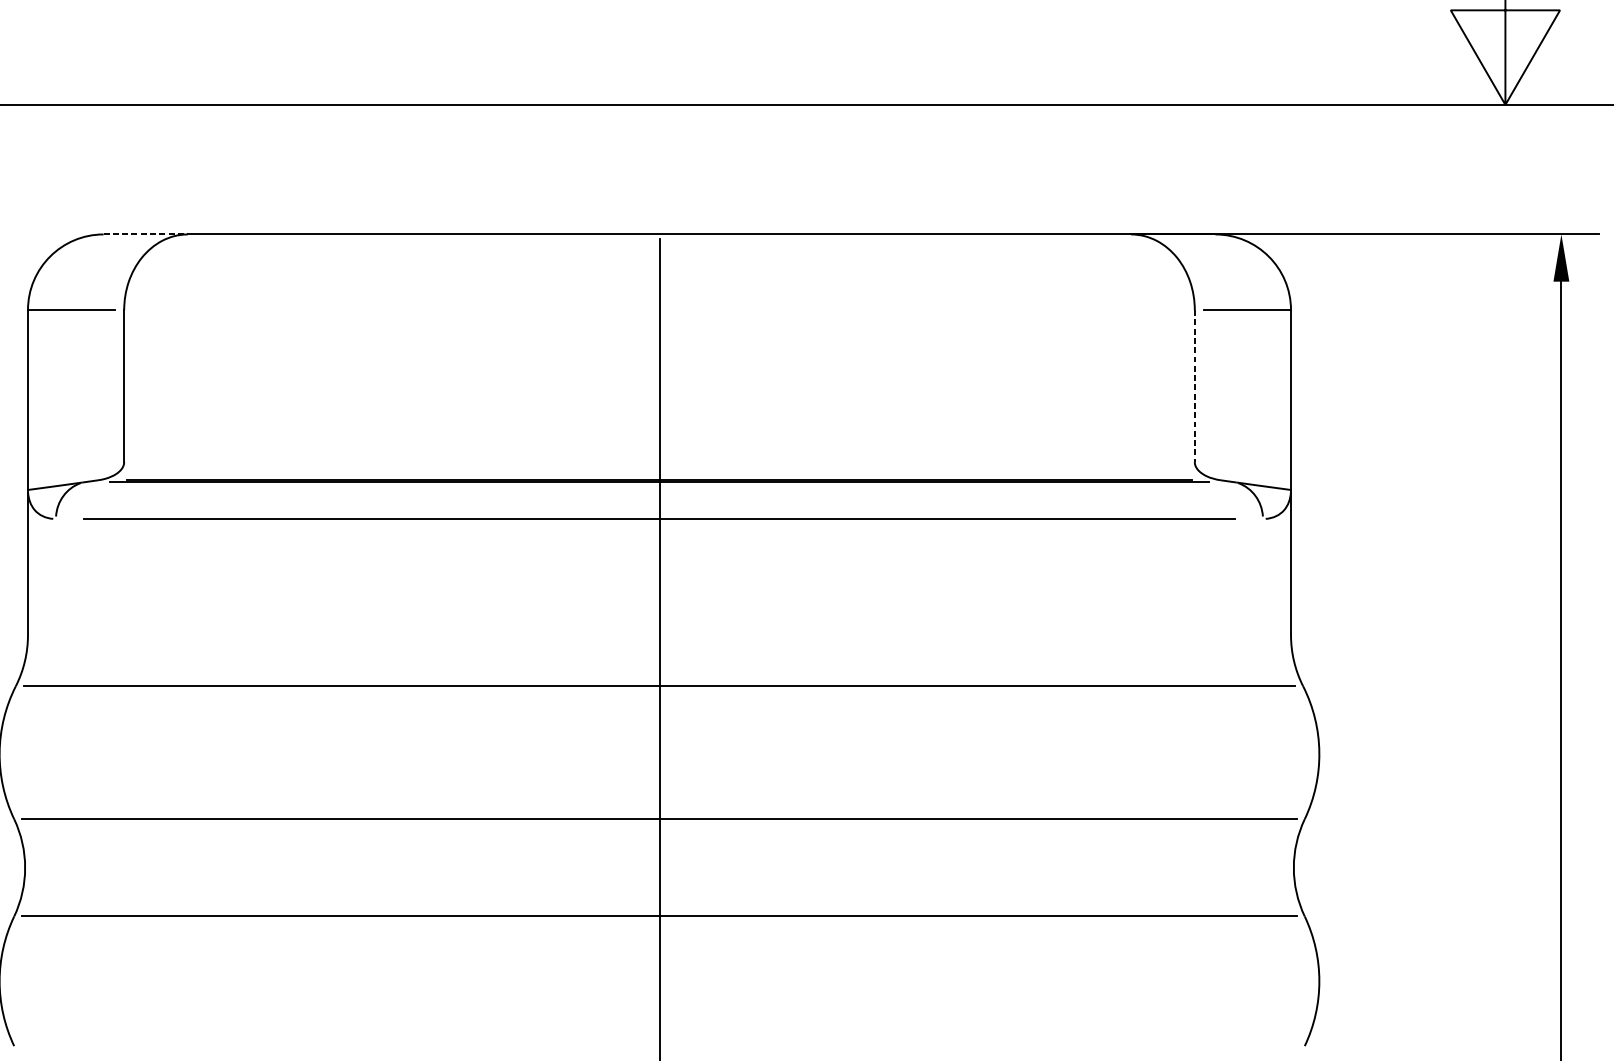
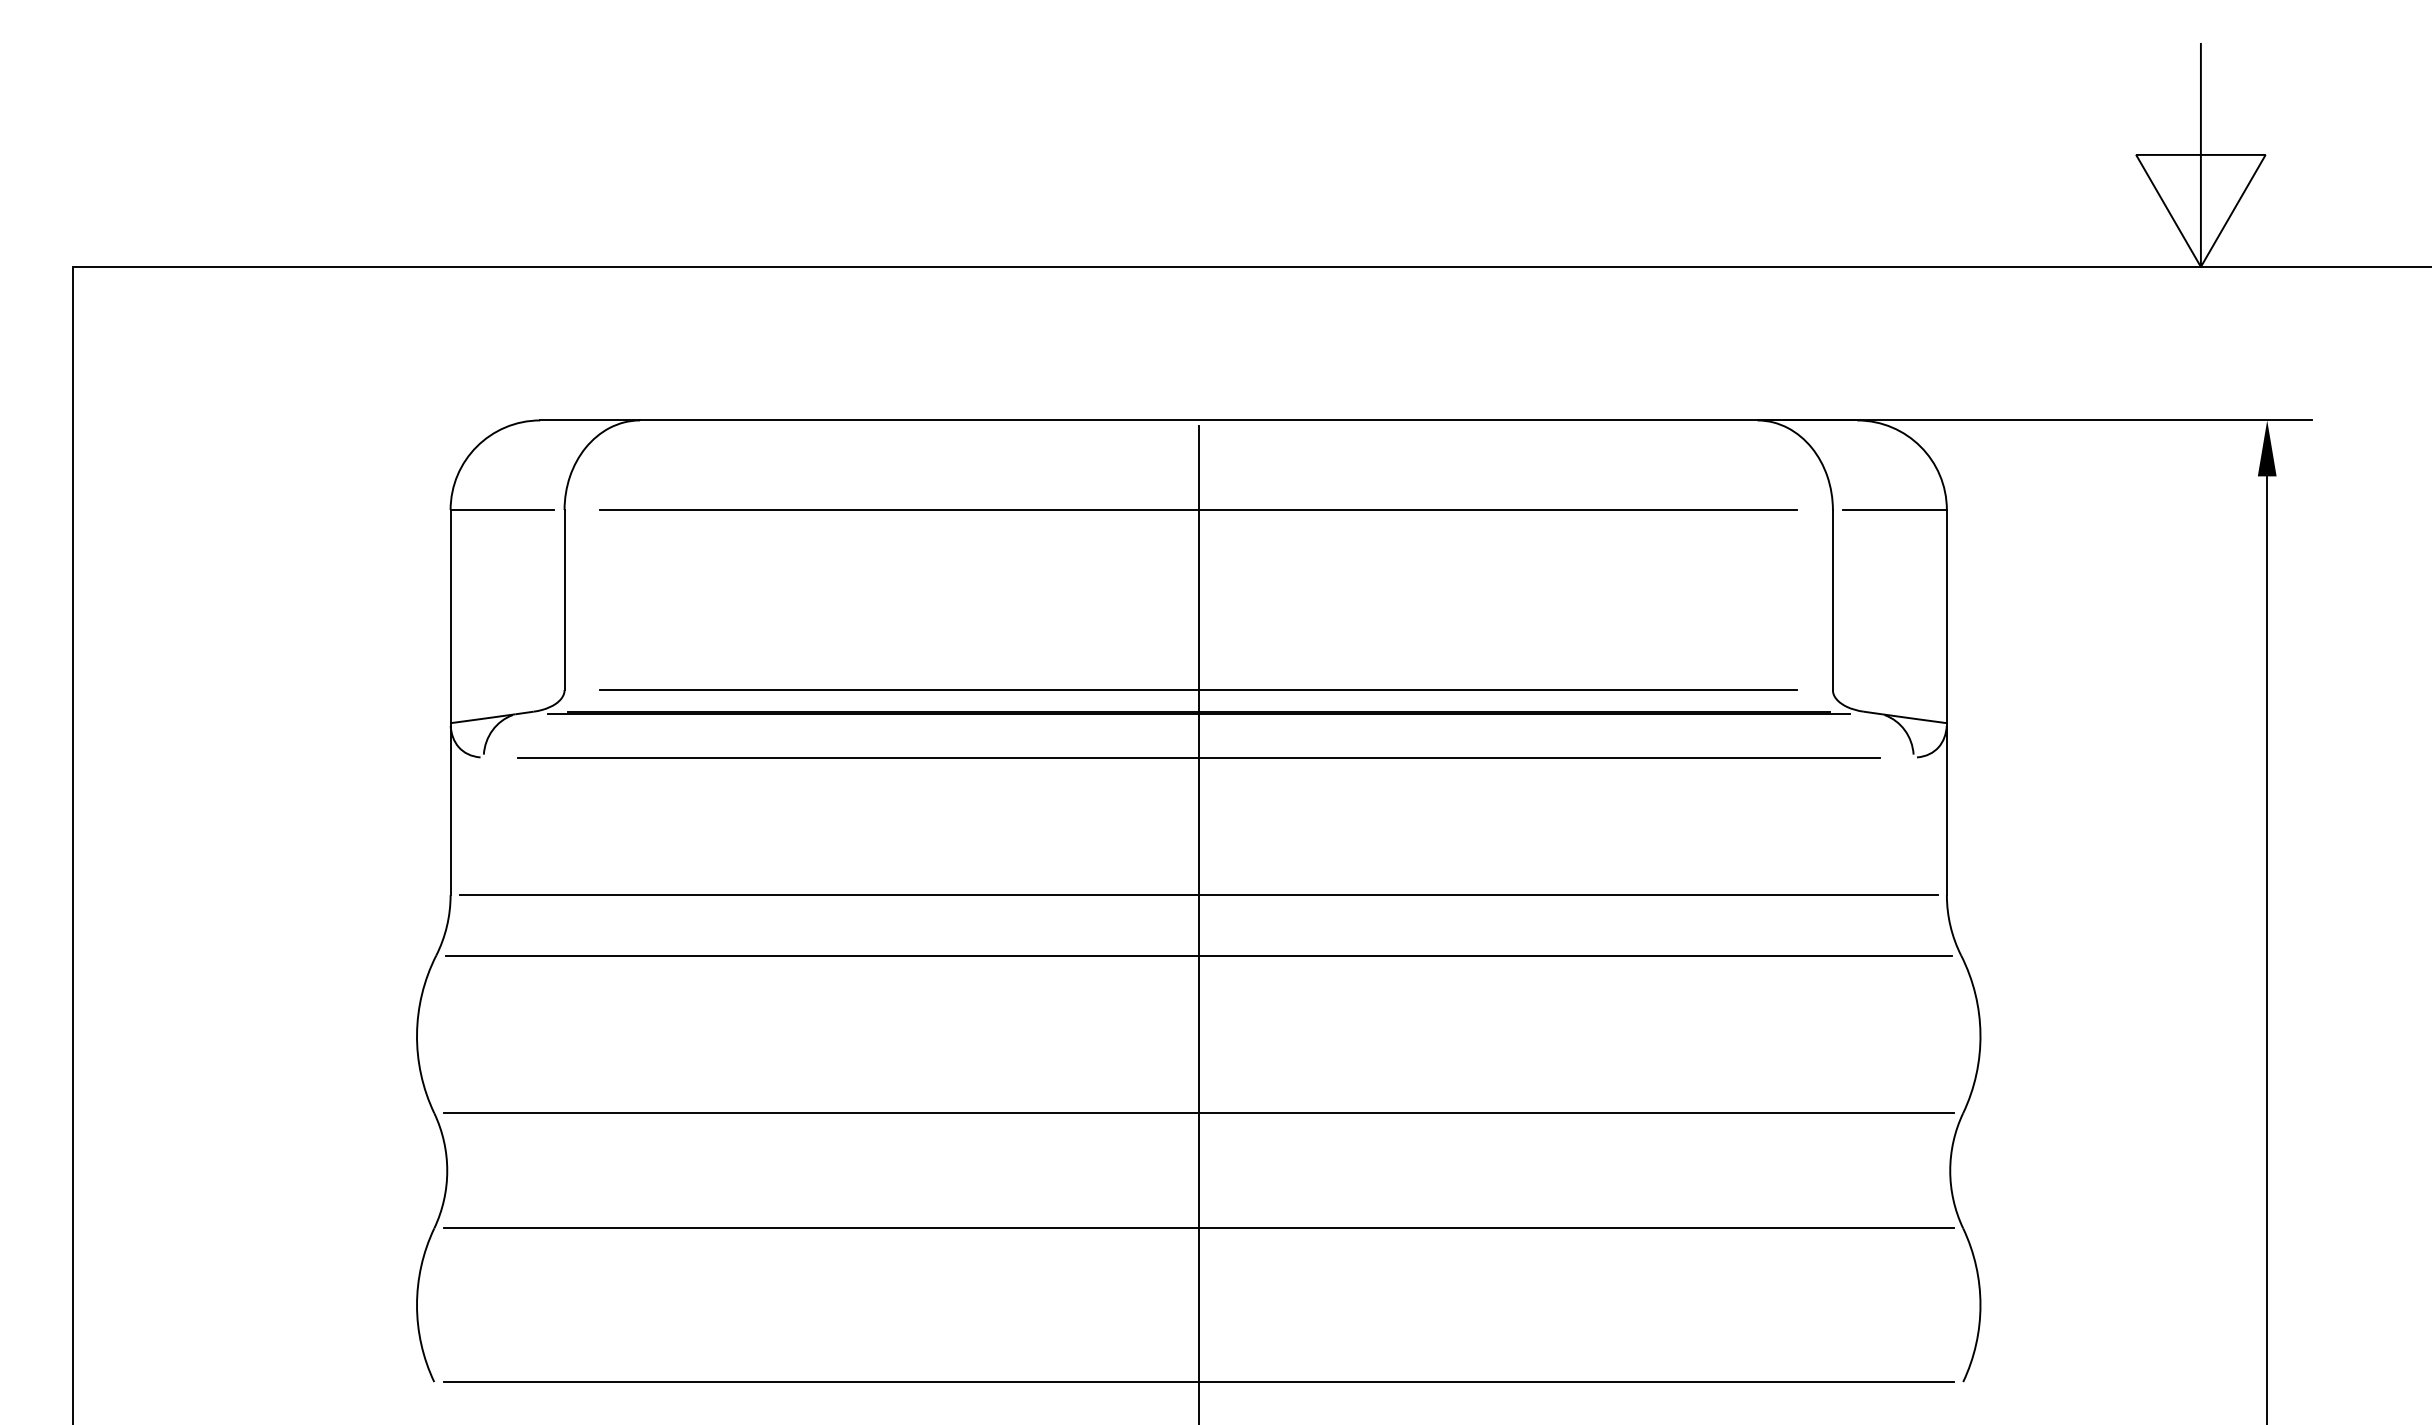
line: (146, 234) -> (590, 420), dashed -> solid
line: (659, 310) -> (1198, 510), added
line: (1194, 386) -> (1832, 600), dashed -> solid
line: (659, 462) -> (1198, 690), added
line: (659, 635) -> (1198, 895), added
line: (659, 1046) -> (1198, 1382), added

